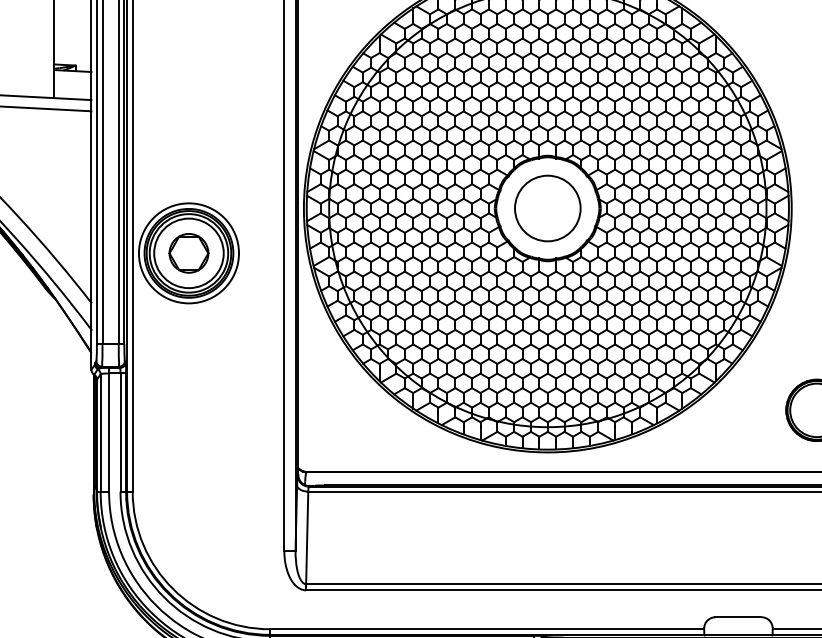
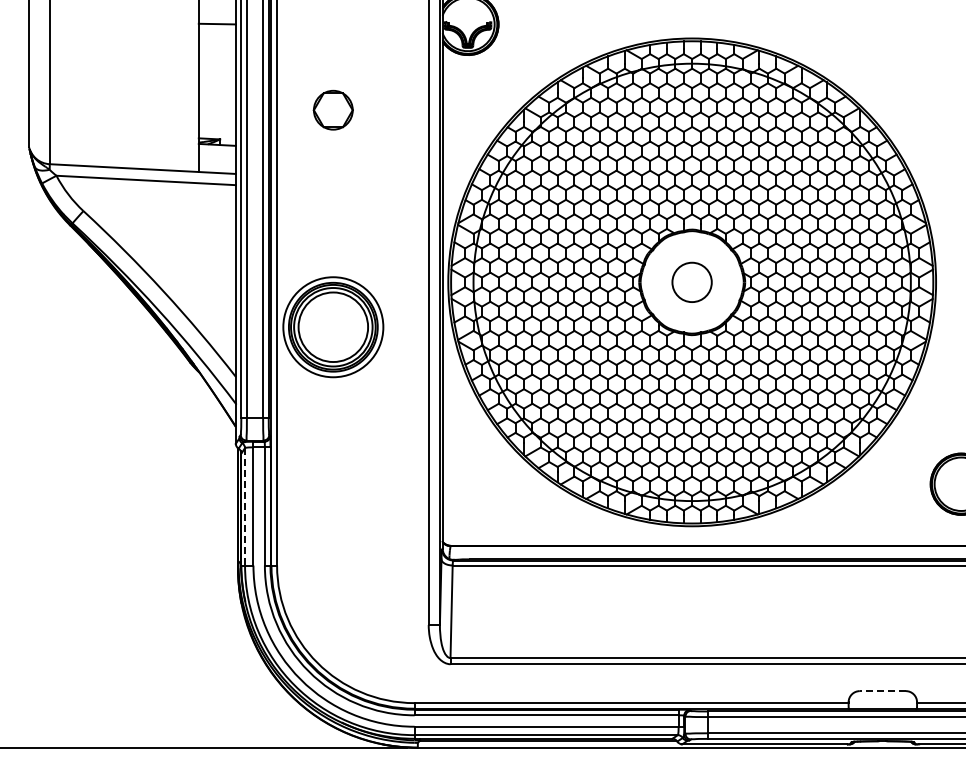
circle: (547, 208) -> (691, 282), size x0.6
part: (188, 253) -> (332, 110), moved
line: (101, 432) -> (245, 506), solid -> dashed
line: (738, 617) -> (882, 691), solid -> dashed

